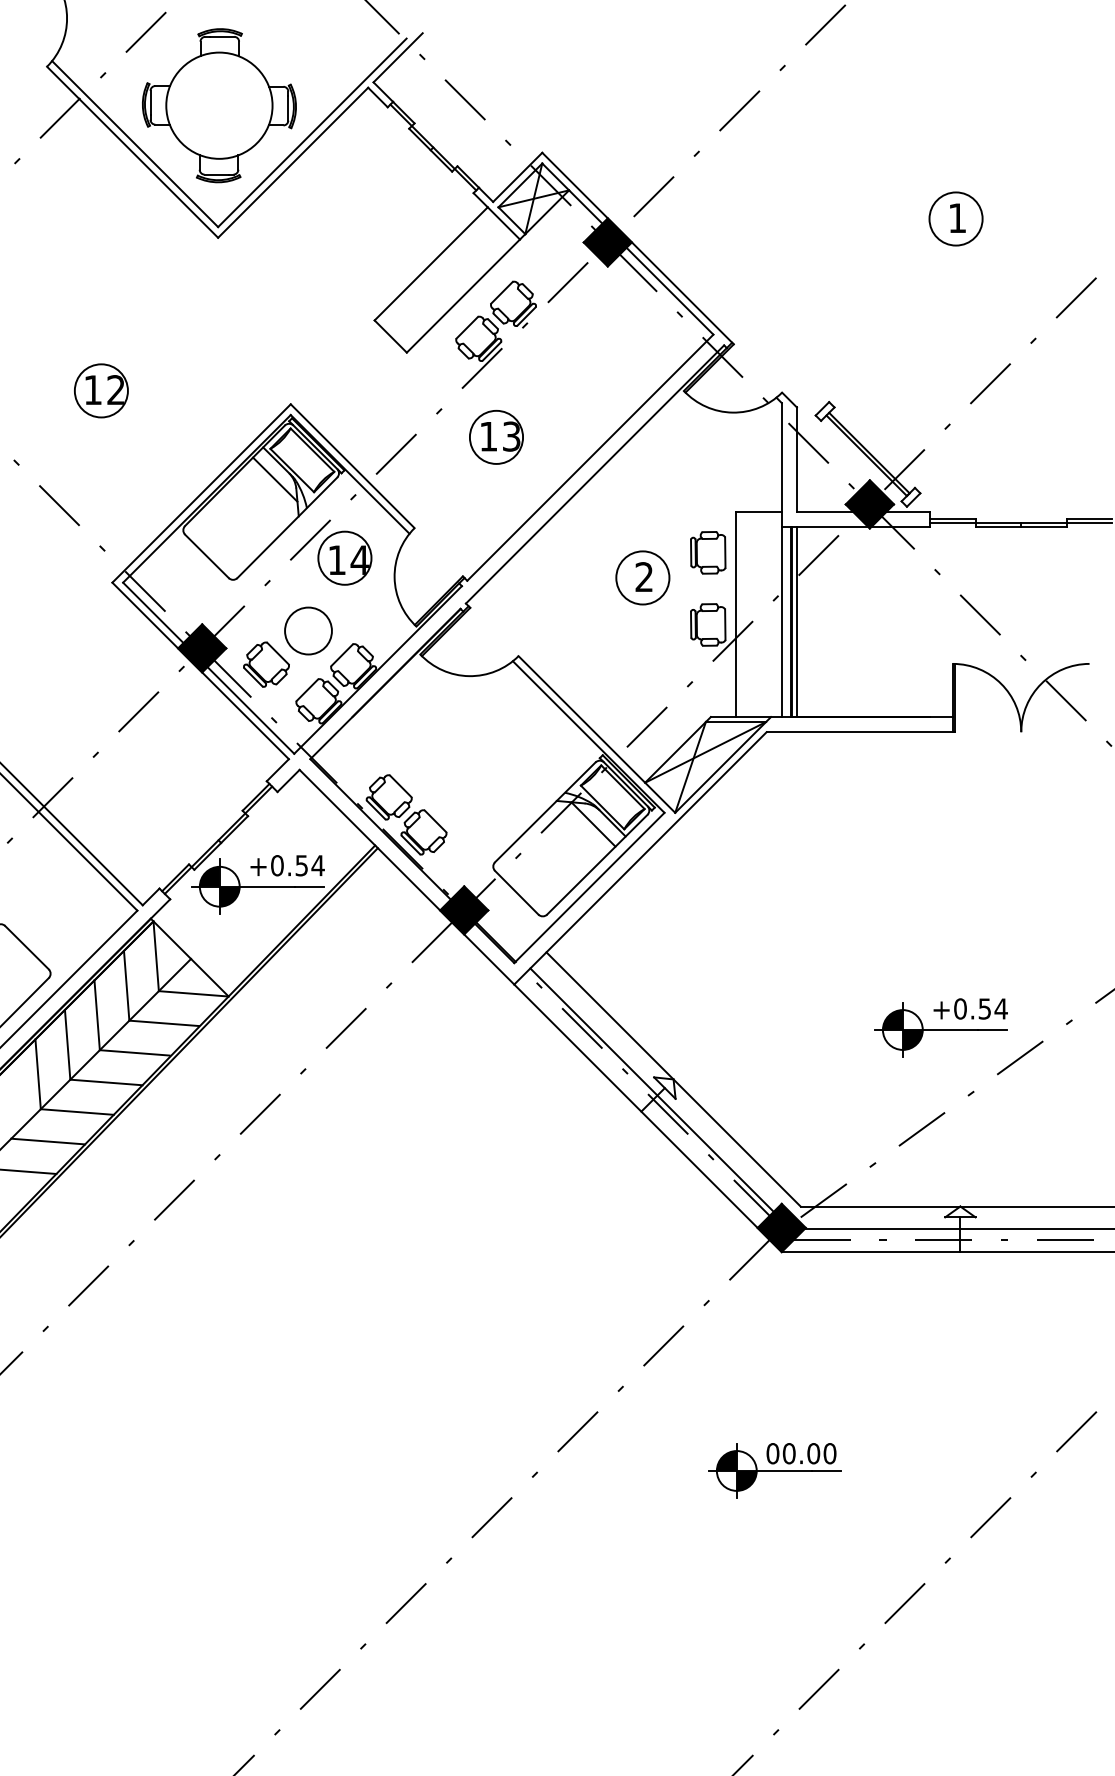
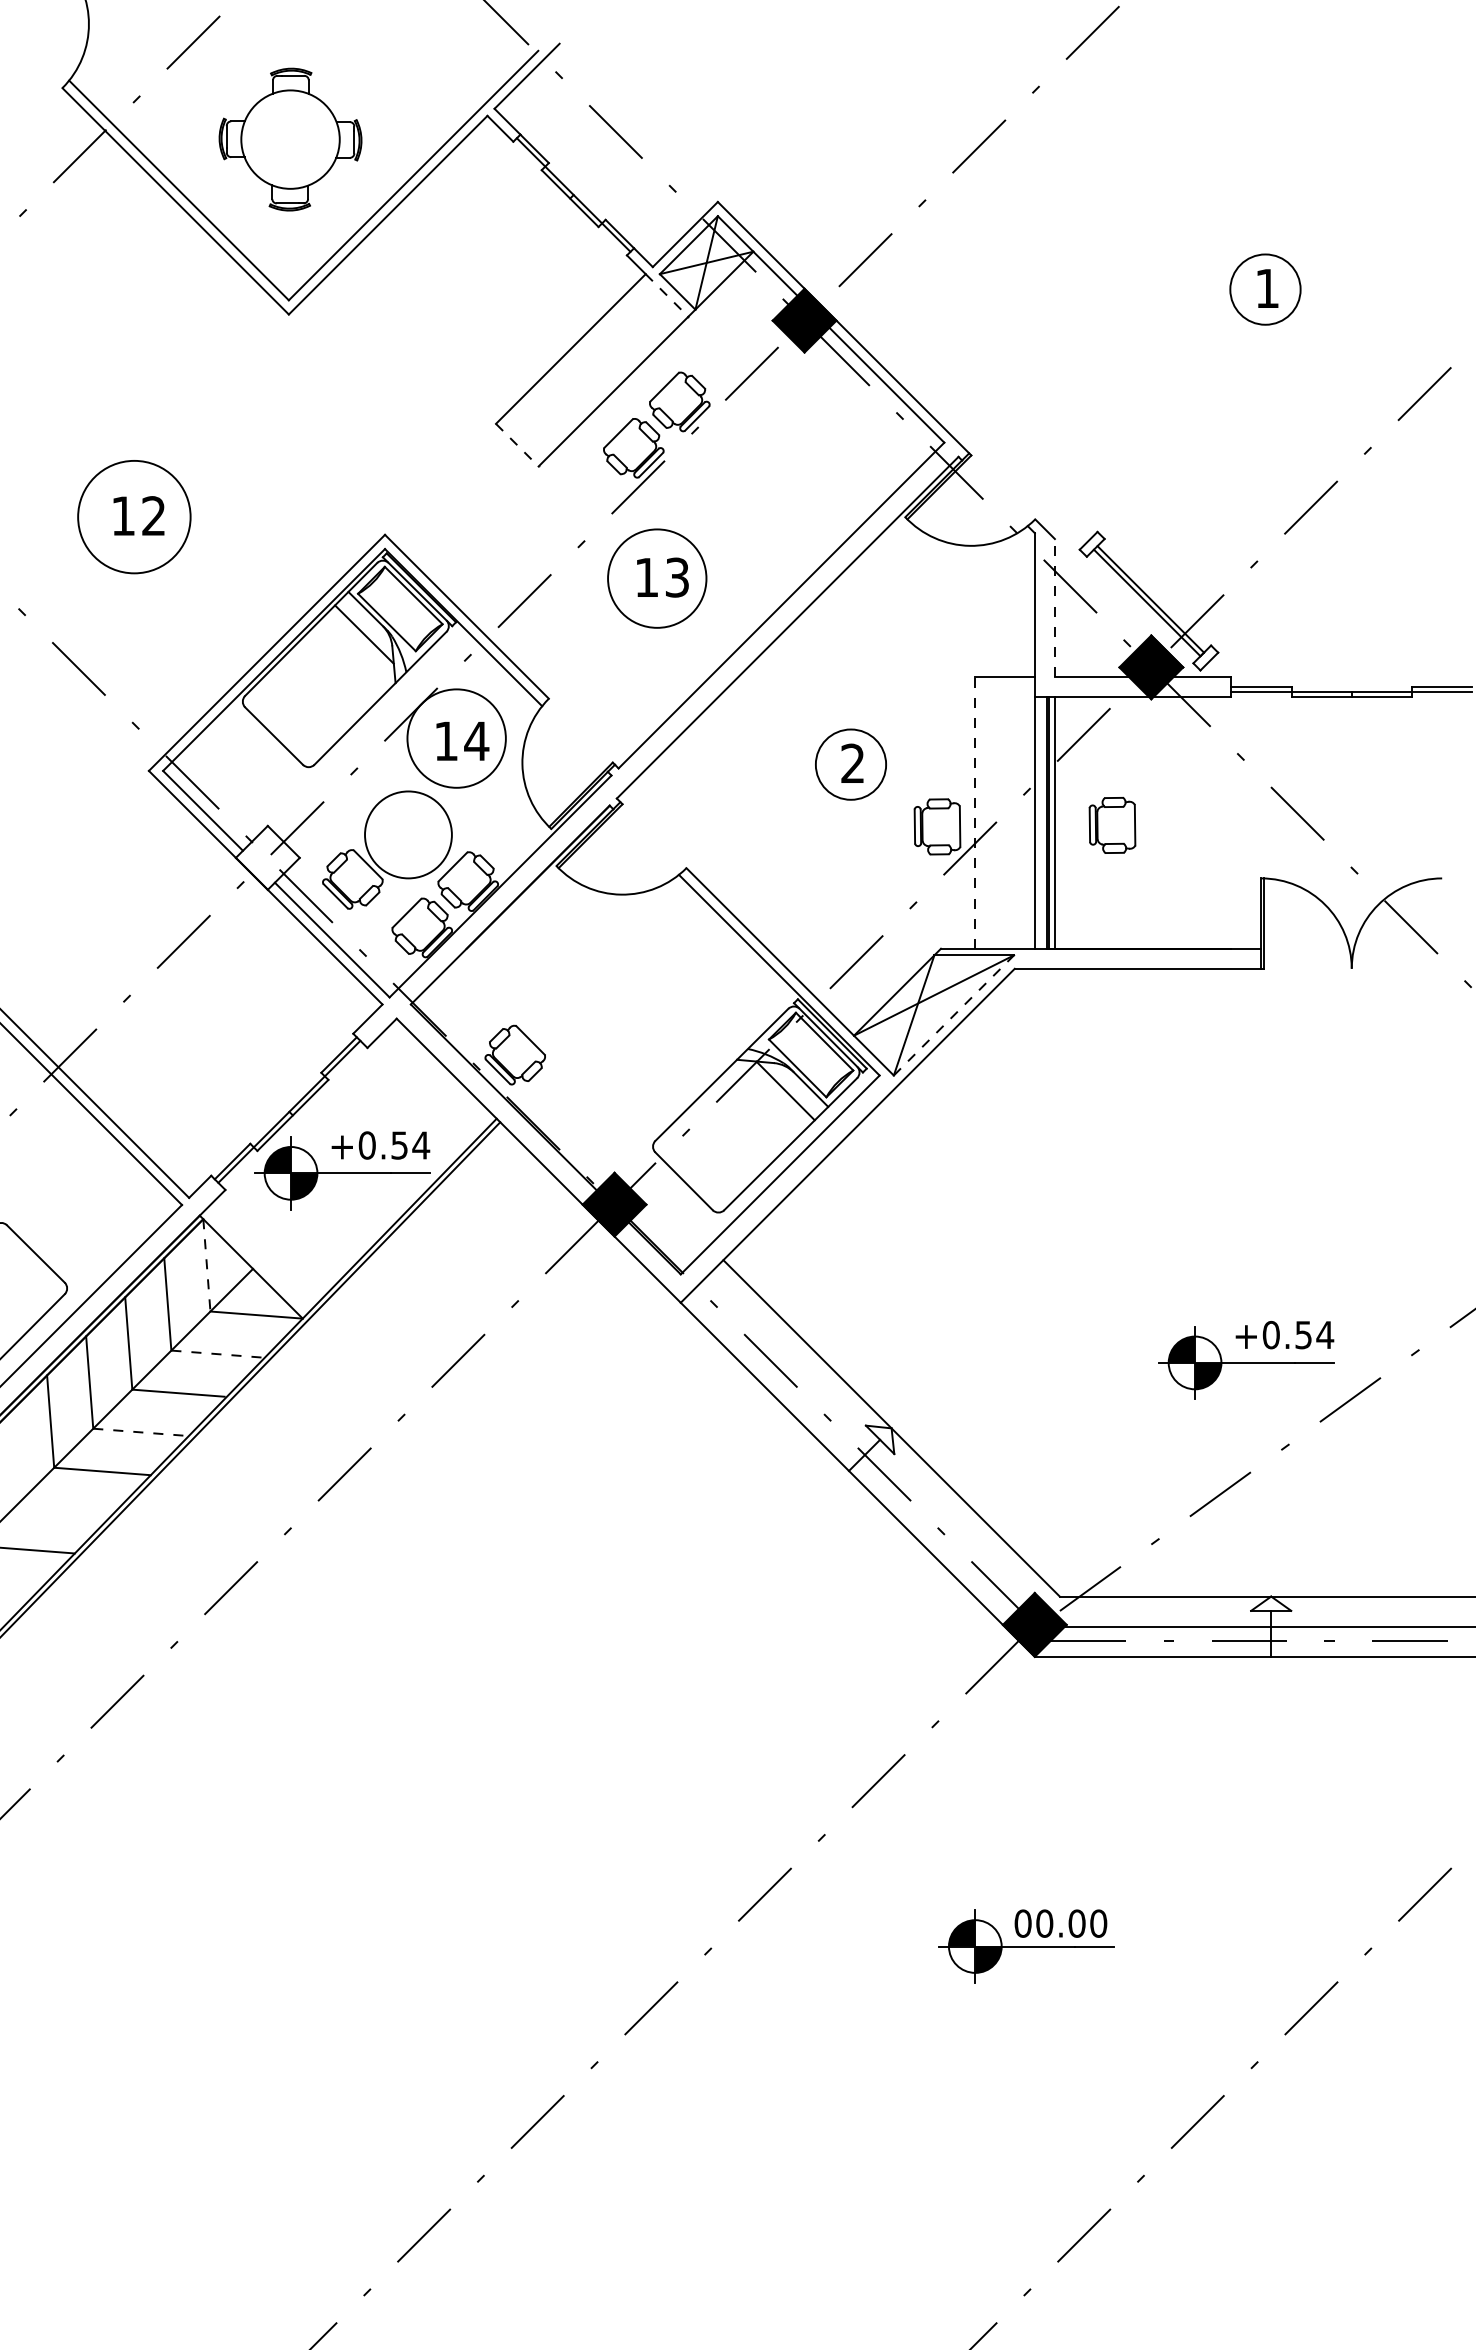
part: (219, 105) -> (290, 139), size x0.7
line: (504, 223) -> (667, 295), solid -> dashed
line: (390, 336) -> (517, 445), solid -> dashed
circle: (101, 390) -> (134, 516), size x1.6
circle: (496, 437) -> (657, 578), size x1.4
line: (796, 459) -> (1054, 607), solid -> dashed
part: (708, 552) -> (1112, 825), moved
circle: (344, 558) -> (456, 738), size x1.4
line: (736, 614) -> (974, 812), solid -> dashed
circle: (308, 630) -> (408, 834), size x1.4
fill: (201, 648) -> (267, 857), removed
line: (723, 765) -> (957, 1012), solid -> dashed
part: (423, 832) -> (560, 1101), removed
line: (155, 956) -> (206, 1265), solid -> dashed
line: (164, 1023) -> (218, 1354), solid -> dashed
line: (106, 1082) -> (141, 1432), solid -> dashed
line: (652, 1090) -> (863, 1442), removed
line: (47, 1141) -> (63, 1510), removed

